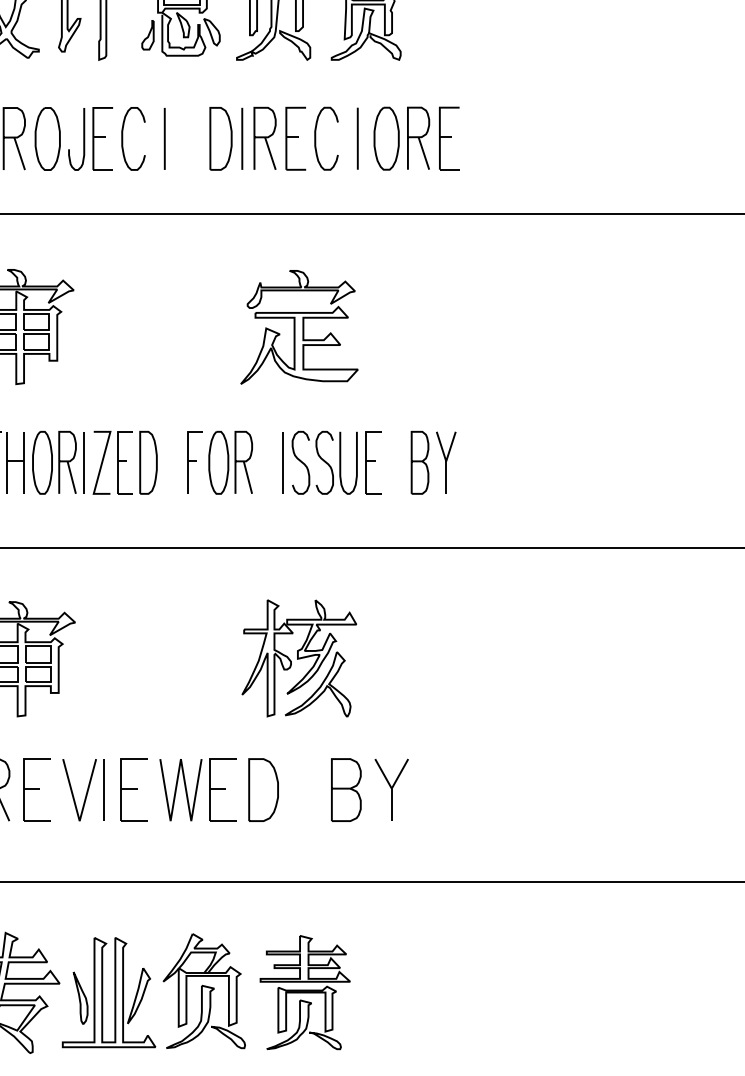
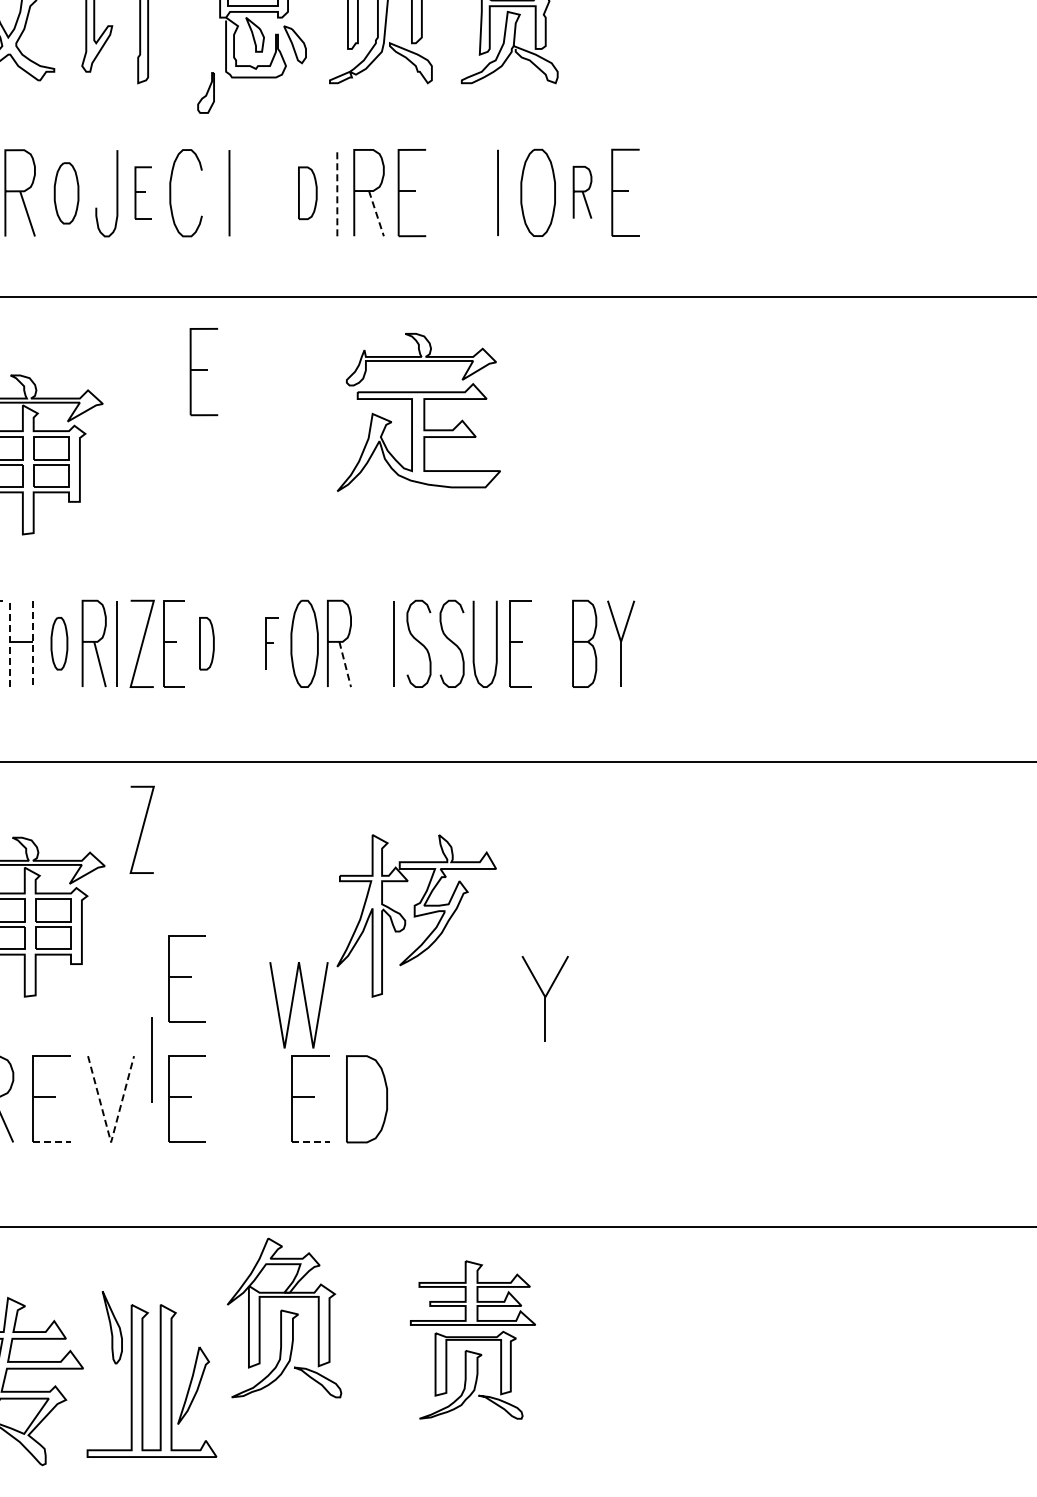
part: (147, 34) -> (205, 92), moved
part: (102, 138) -> (143, 192), size x0.6
line: (242, 138) -> (337, 192), solid -> dashed
part: (418, 138) -> (582, 192), size x0.6
part: (47, 139) -> (66, 193), size x0.7
part: (220, 139) -> (307, 193), size x0.6
curve: (315, 139) -> (439, 193), removed
line: (270, 153) -> (376, 213), solid -> dashed
part: (146, 267) -> (203, 372), added
part: (299, 327) -> (418, 412), moved
line: (6, 462) -> (9, 643), solid -> dashed
part: (42, 462) -> (59, 643), size x0.6
part: (148, 462) -> (206, 643), size x0.6
part: (194, 462) -> (271, 643), size x0.6
line: (23, 463) -> (32, 644), solid -> dashed
line: (248, 477) -> (345, 664), solid -> dashed
line: (101, 596) -> (141, 829), added
part: (317, 683) -> (442, 951), removed
part: (133, 703) -> (186, 978), added
line: (177, 788) -> (293, 1002), moved
line: (104, 789) -> (151, 1059), moved
part: (391, 789) -> (544, 998), moved
part: (346, 790) -> (482, 1099), removed
line: (37, 821) -> (52, 1142), solid -> dashed
line: (79, 821) -> (111, 1142), solid -> dashed
line: (223, 821) -> (310, 1142), solid -> dashed
part: (204, 990) -> (284, 1317), moved
part: (304, 992) -> (472, 1339), moved
part: (80, 997) -> (112, 1327), moved

